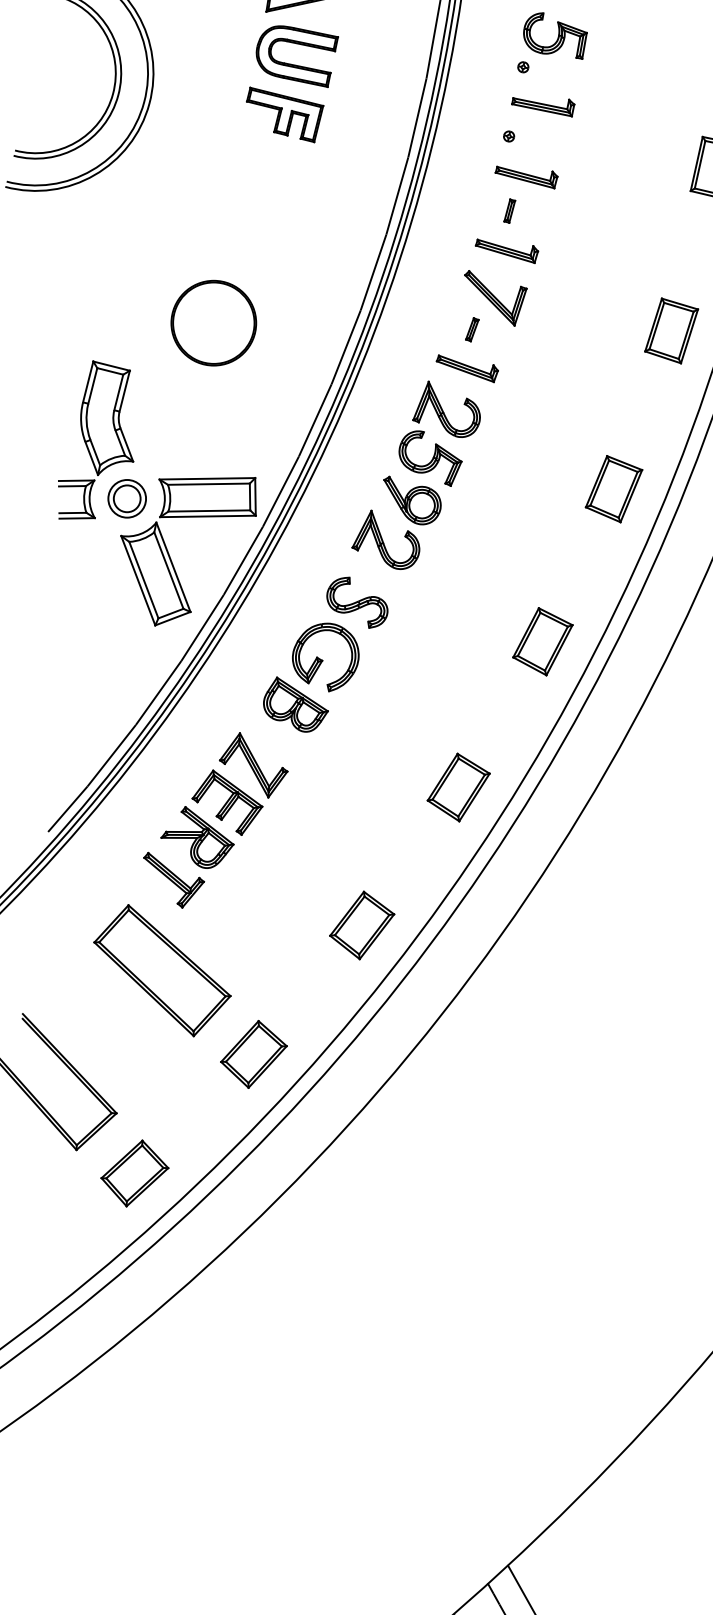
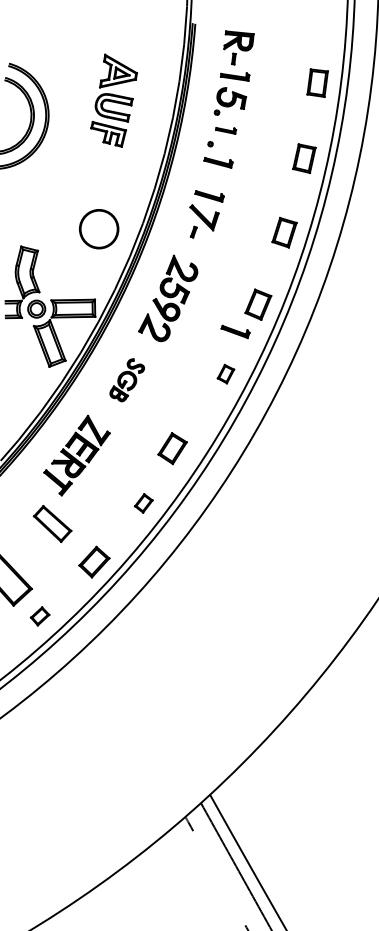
part: (541, 106) -> (225, 130), size x0.7
part: (508, 209) -> (210, 177), removed
circle: (214, 323) -> (99, 229), moved
part: (467, 367) -> (235, 331), moved
part: (541, 640) -> (225, 373), size x0.6
part: (326, 655) -> (127, 380), size x0.6
part: (458, 787) -> (172, 448), moved
part: (361, 925) -> (143, 503), size x0.6
part: (161, 969) -> (52, 523), size x0.6
part: (133, 1173) -> (39, 616), size x0.6

